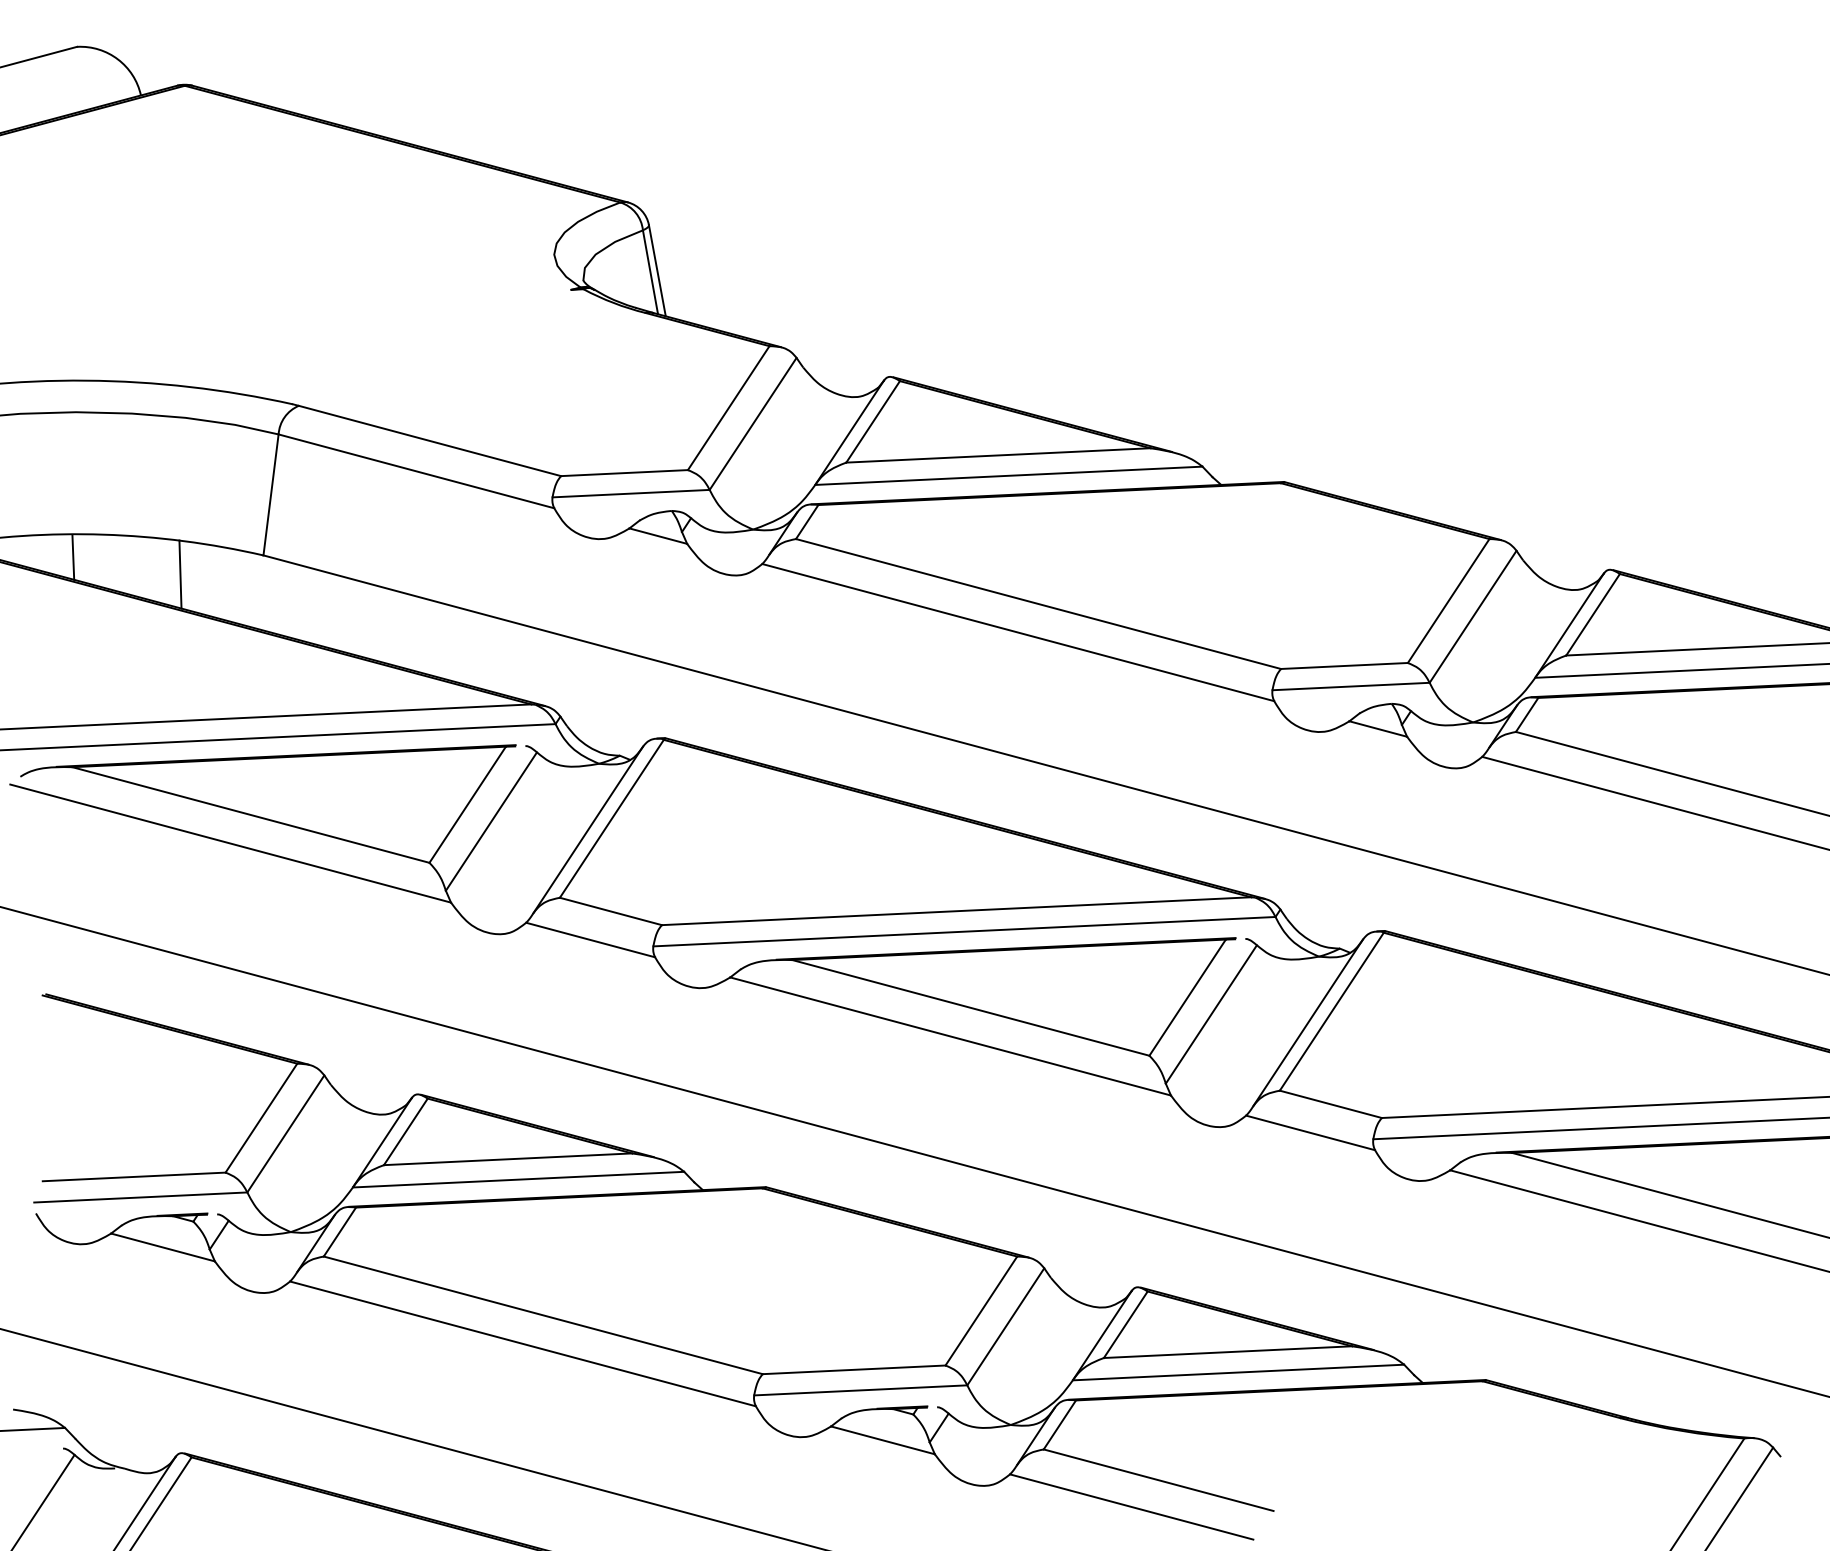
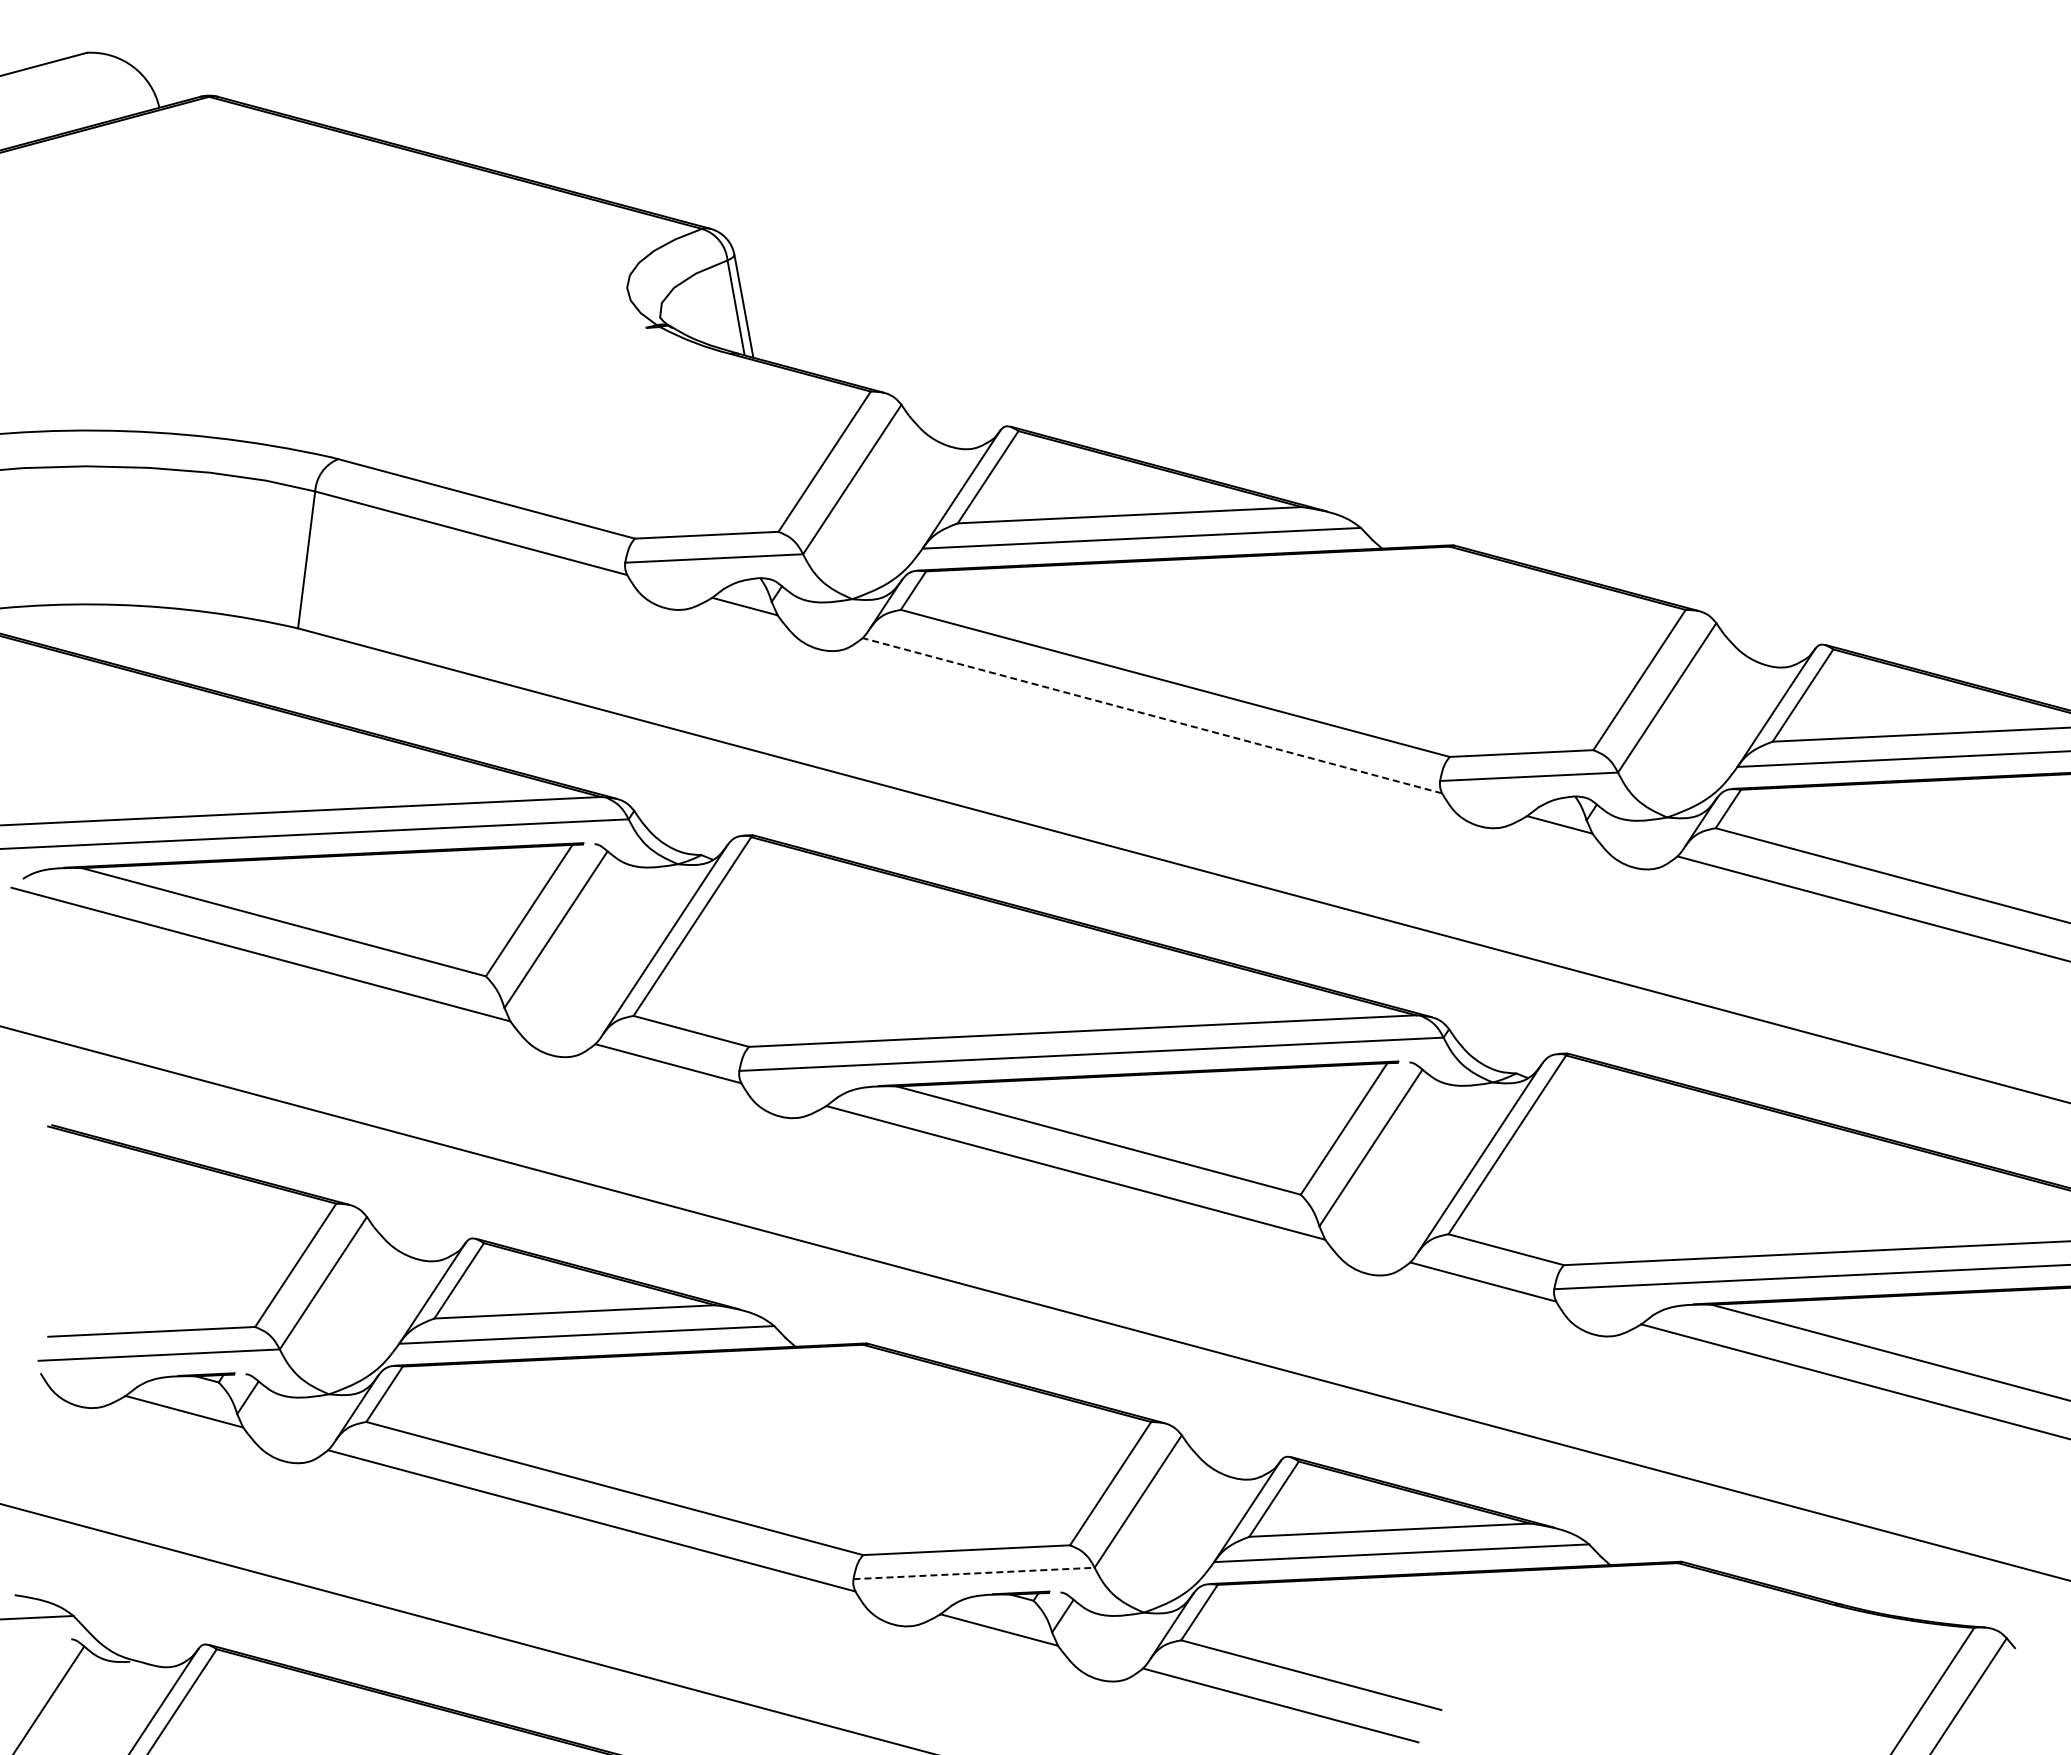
line: (73, 557) -> (82, 630), removed
line: (179, 574) -> (203, 649), removed
line: (1018, 632) -> (1152, 715), solid -> dashed
line: (861, 1390) -> (974, 1573), solid -> dashed

